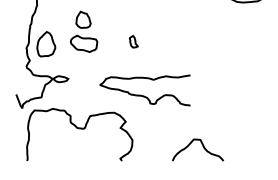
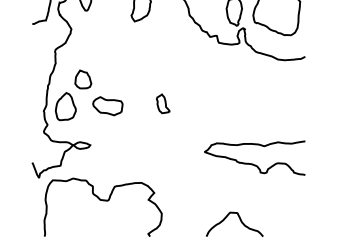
part: (83, 19) -> (83, 79), moved
part: (134, 41) -> (163, 103), size x1.43
curve: (143, 95) -> (253, 163), moved

